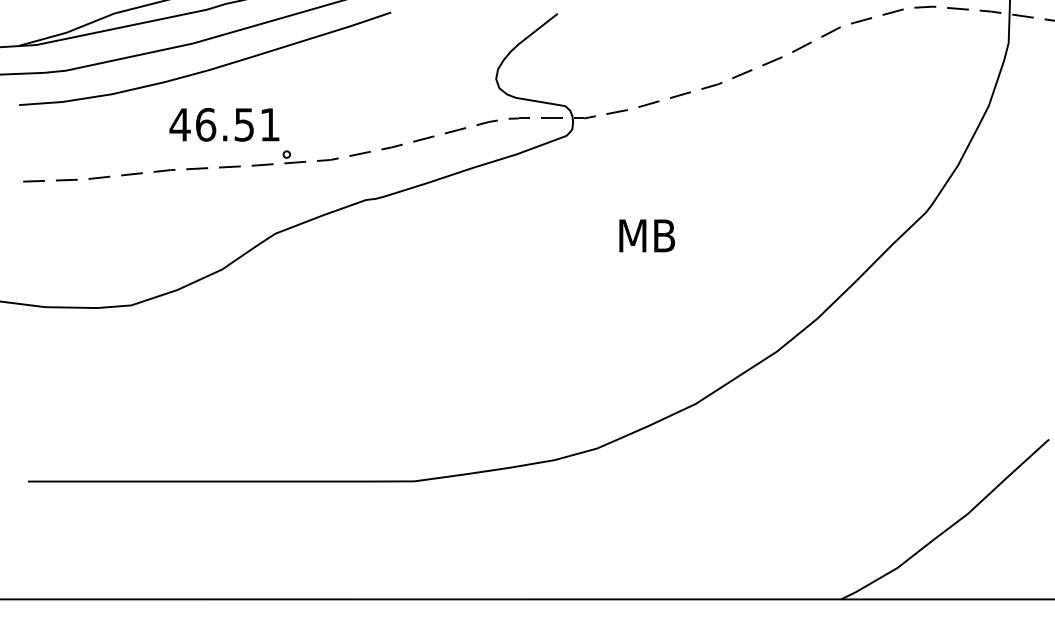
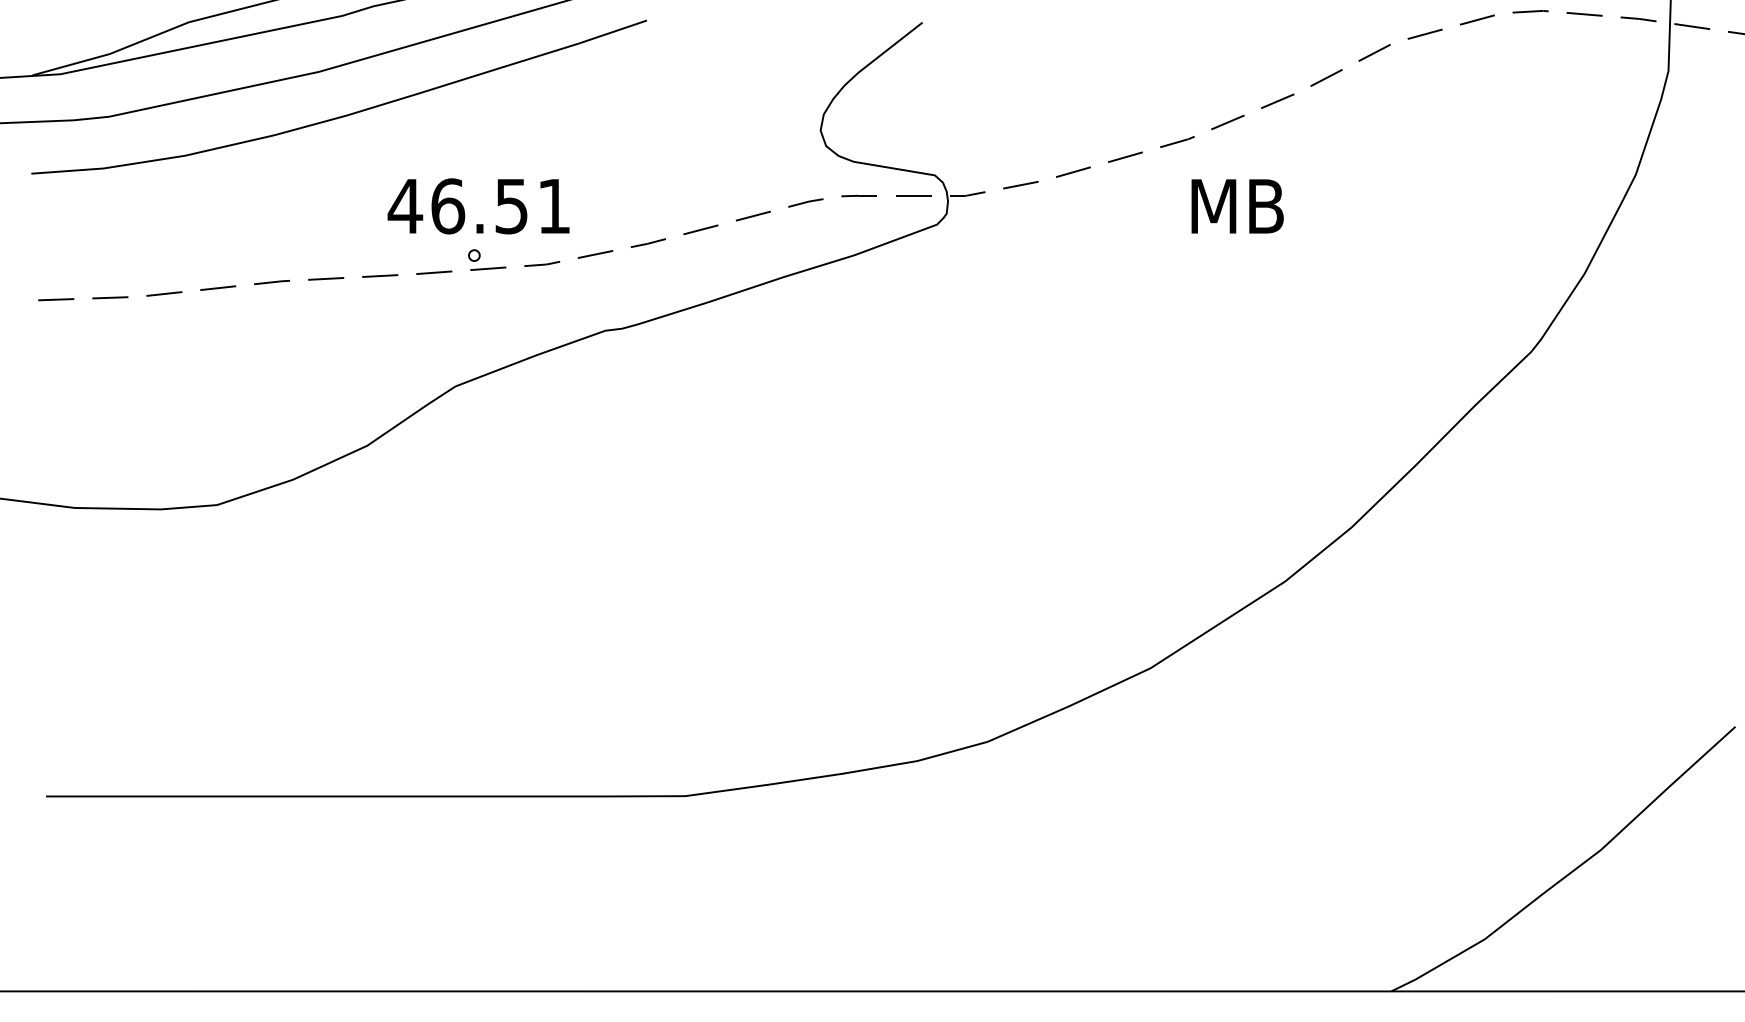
text: (224, 124) -> (478, 205), moved
text: (647, 235) -> (1238, 205), moved

